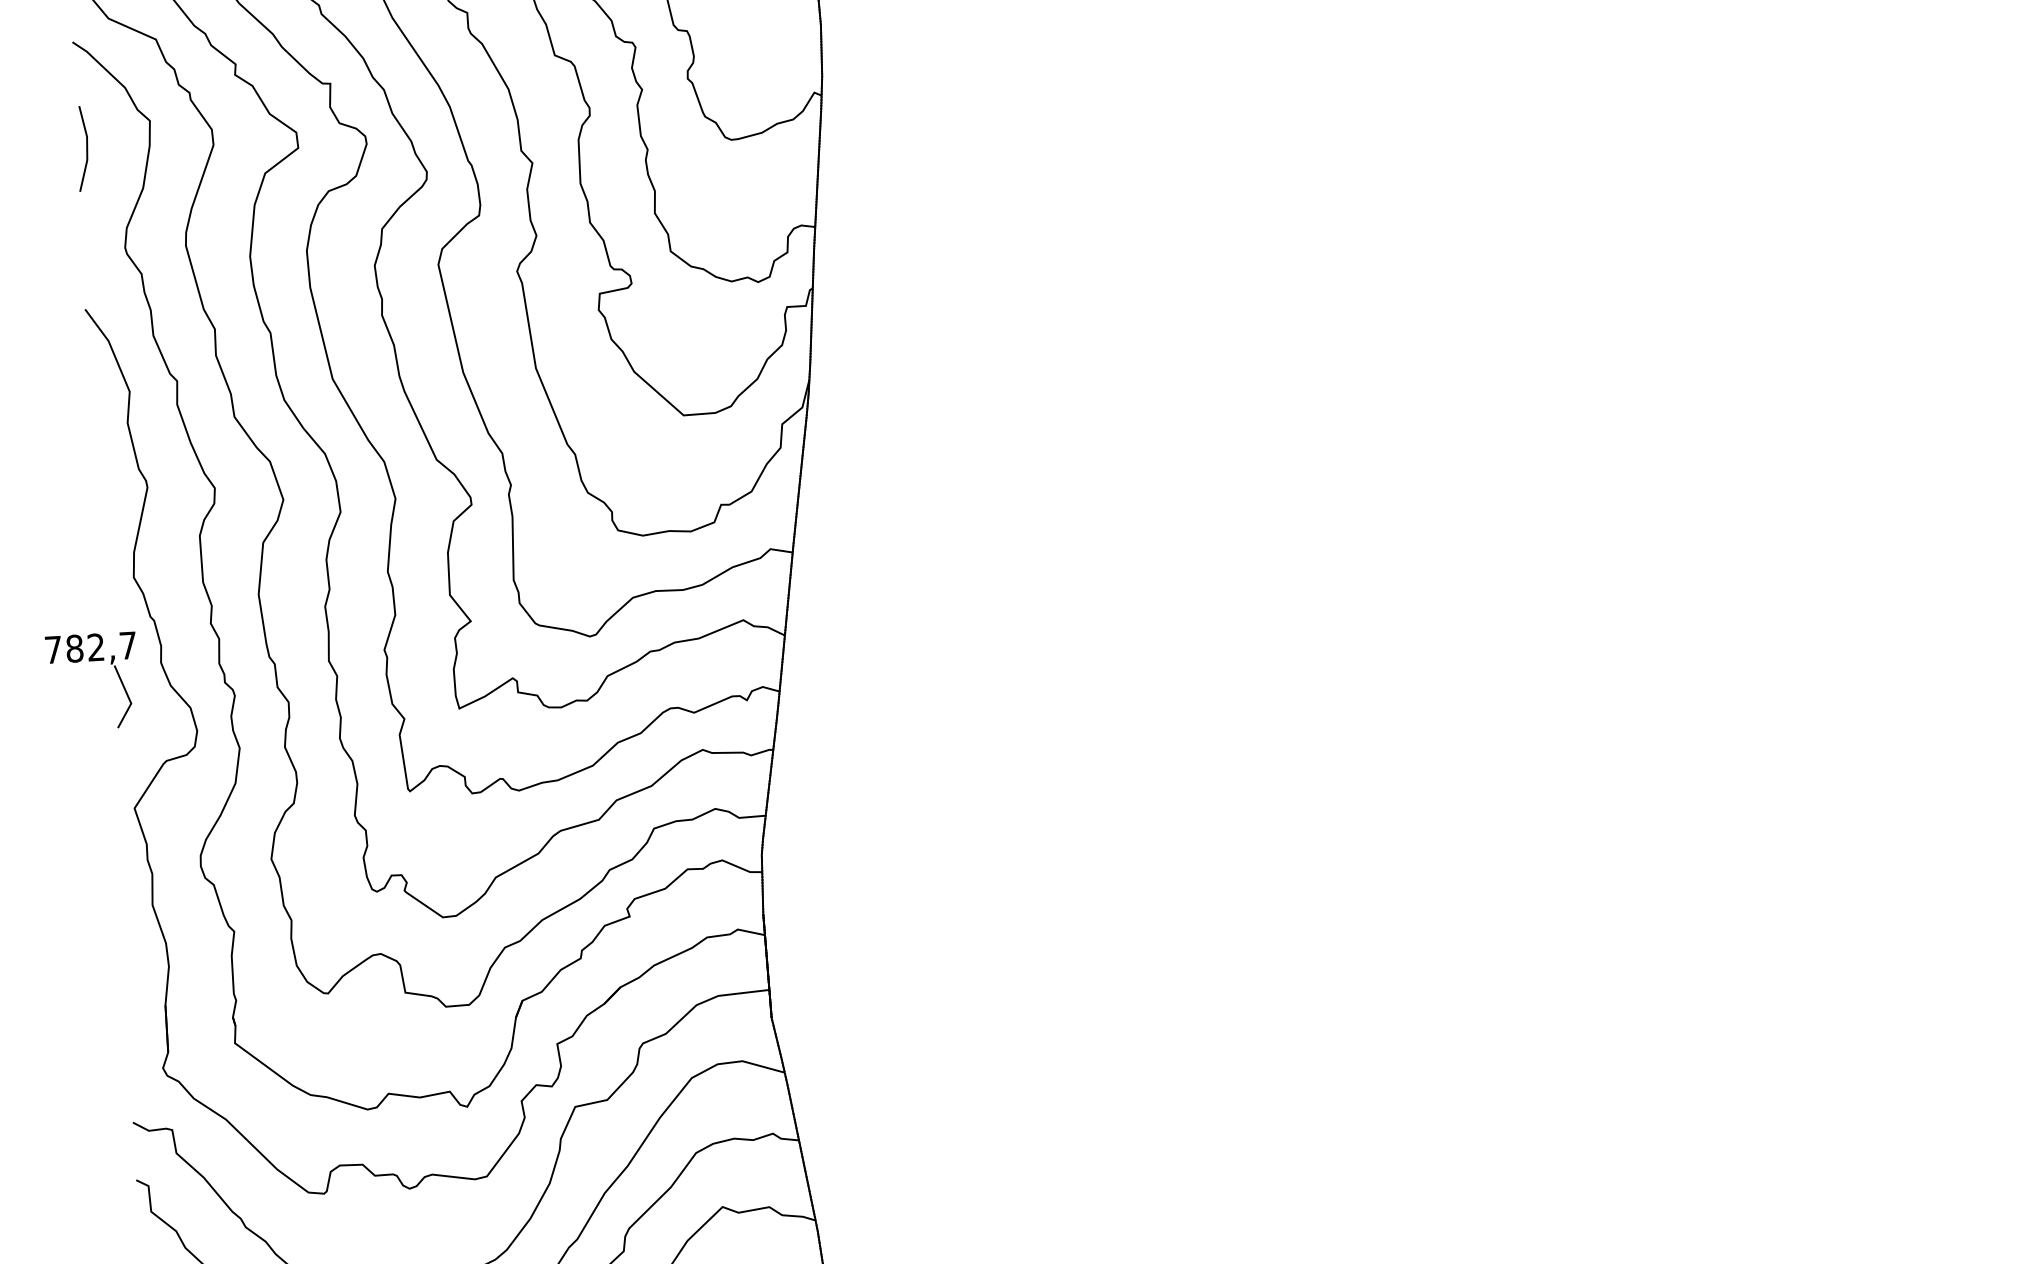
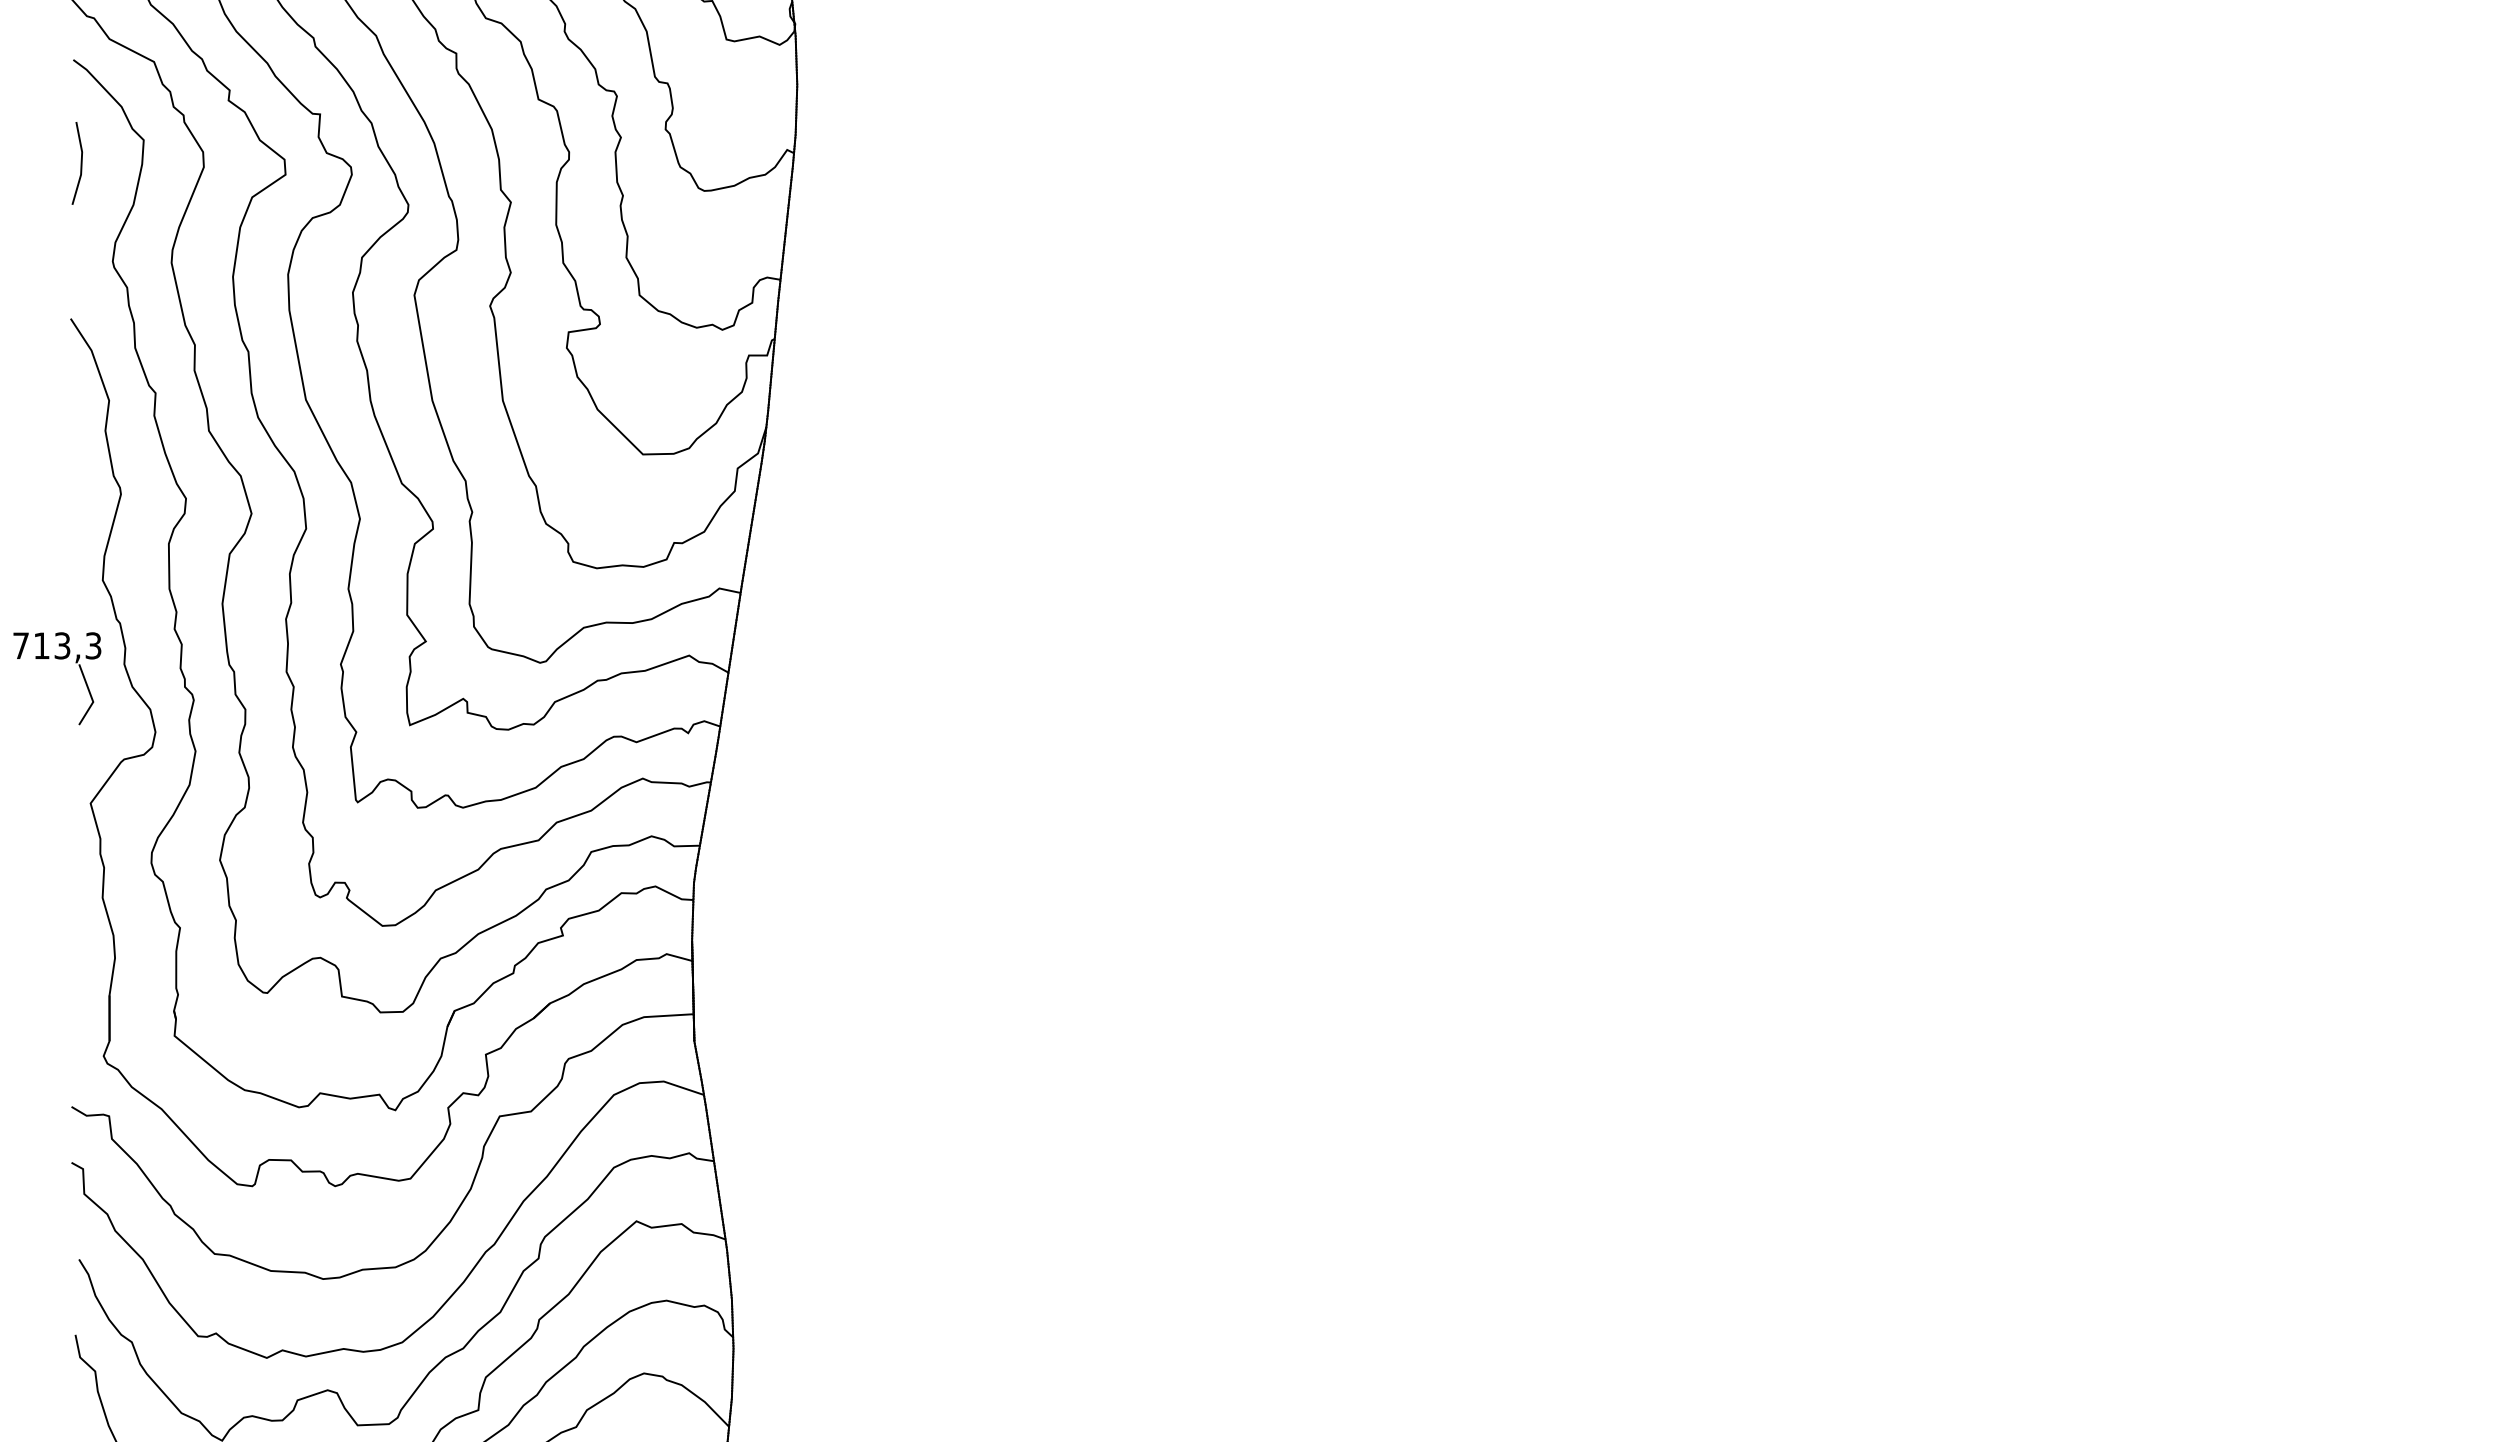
text: (101, 646) -> (67, 645), 782,7 -> 713,3

